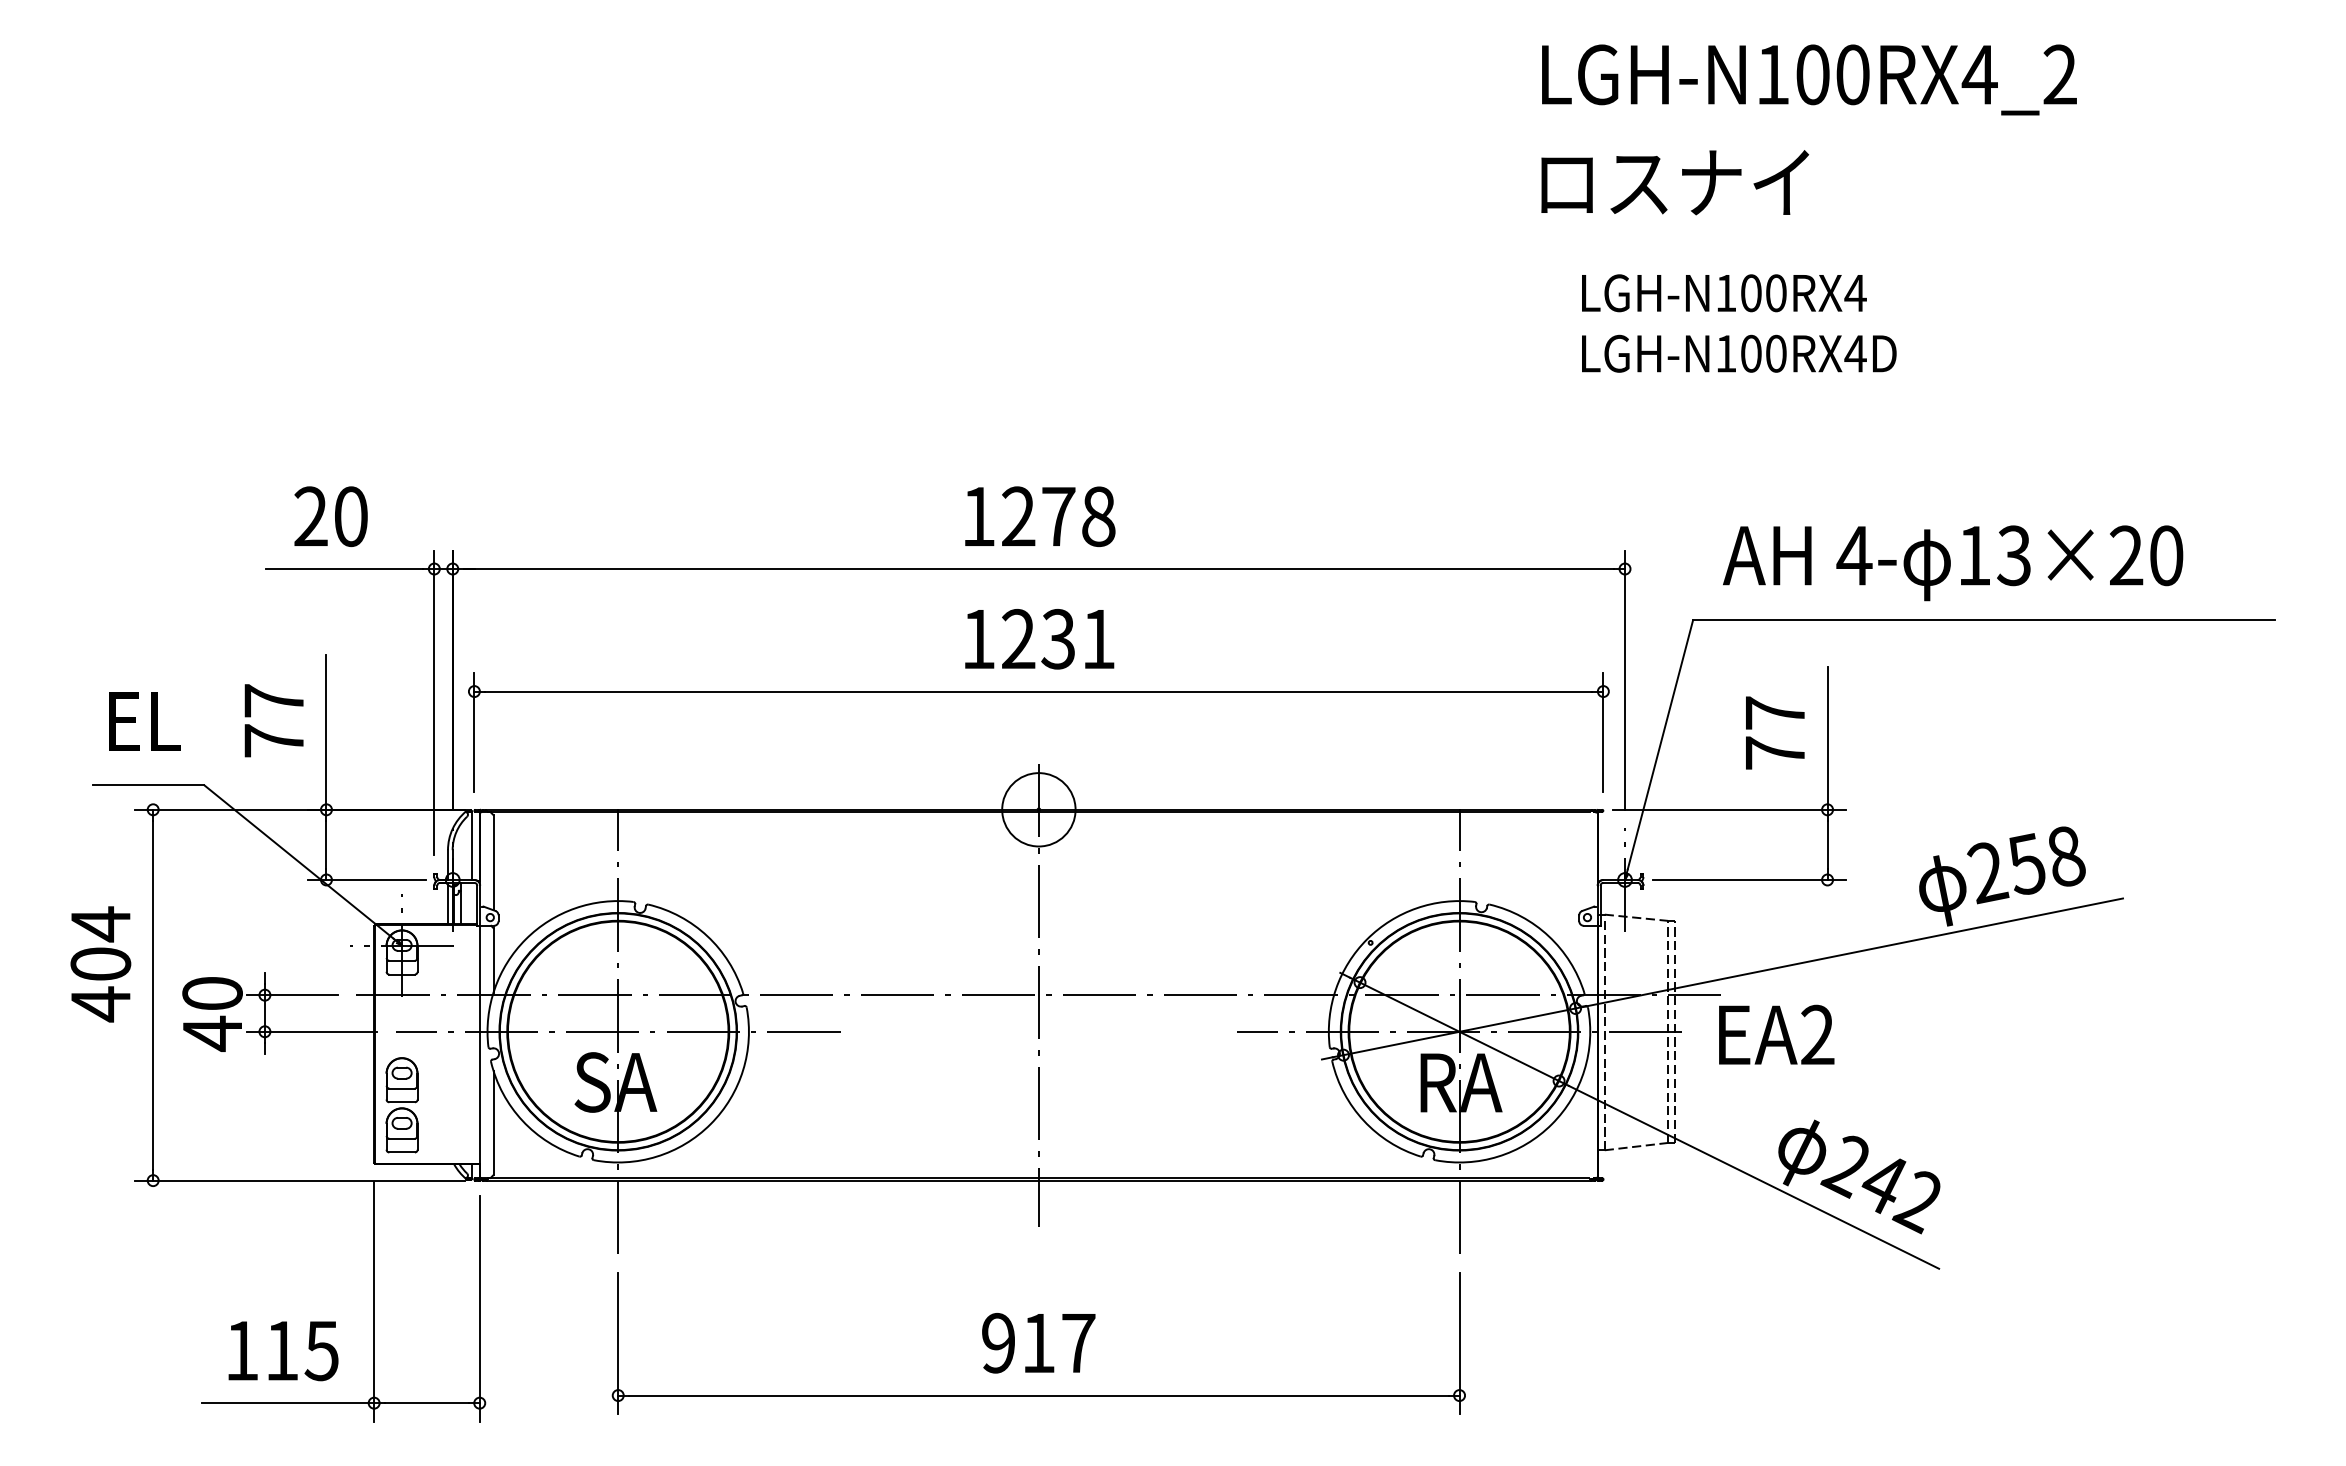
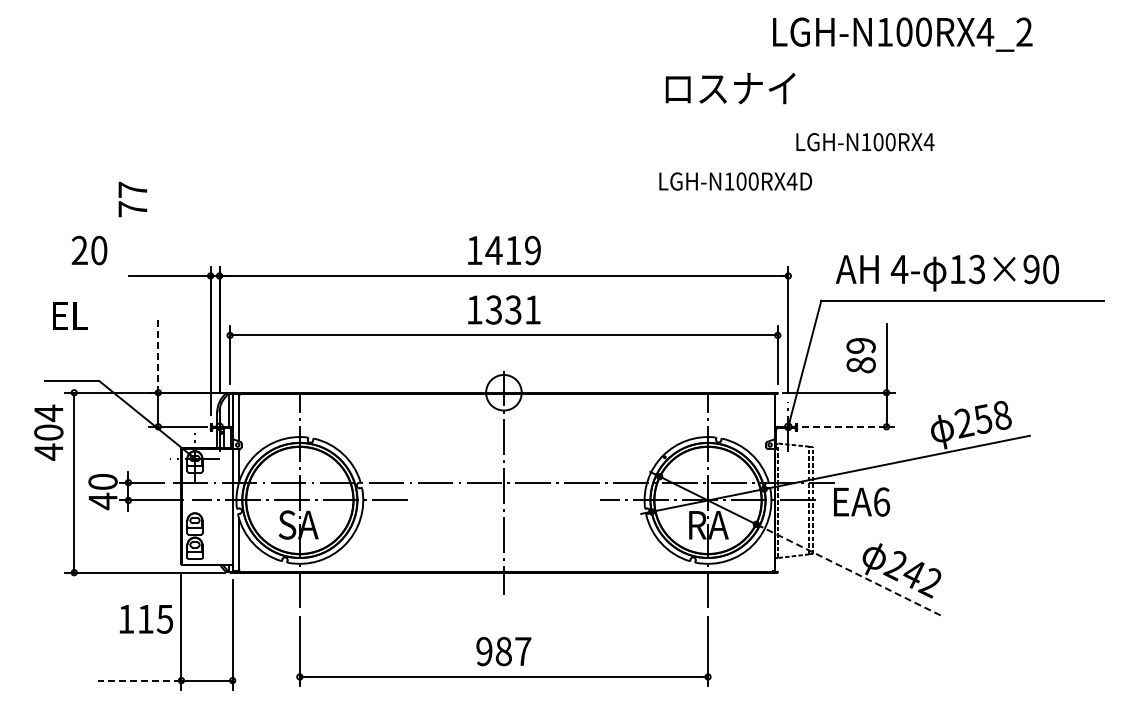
text: (1808, 79) -> (902, 34), moved
text: (1674, 182) -> (730, 88), moved
text: (1724, 293) -> (865, 142), moved
text: (1738, 353) -> (735, 181), moved
text: (330, 516) -> (89, 250), moved
text: (1058, 516) -> (513, 250), 1278 -> 1419
text: (2126, 555) -> (1031, 269), 13×20 -> 13×90
text: (1017, 638) -> (493, 309), 1231 -> 1331
text: (145, 720) -> (70, 315), moved
text: (273, 720) -> (132, 199), moved
line: (326, 733) -> (158, 355), solid -> dashed
text: (1773, 733) -> (860, 355), 77 -> 89
line: (1749, 879) -> (848, 426), solid -> dashed
text: (100, 963) -> (48, 432), moved
text: (1817, 1033) -> (881, 501), EA2 -> EA6
line: (1753, 1176) -> (850, 570), solid -> dashed
text: (1037, 1343) -> (503, 651), 917 -> 987
text: (283, 1351) -> (146, 619), moved
line: (287, 1402) -> (139, 680), solid -> dashed

